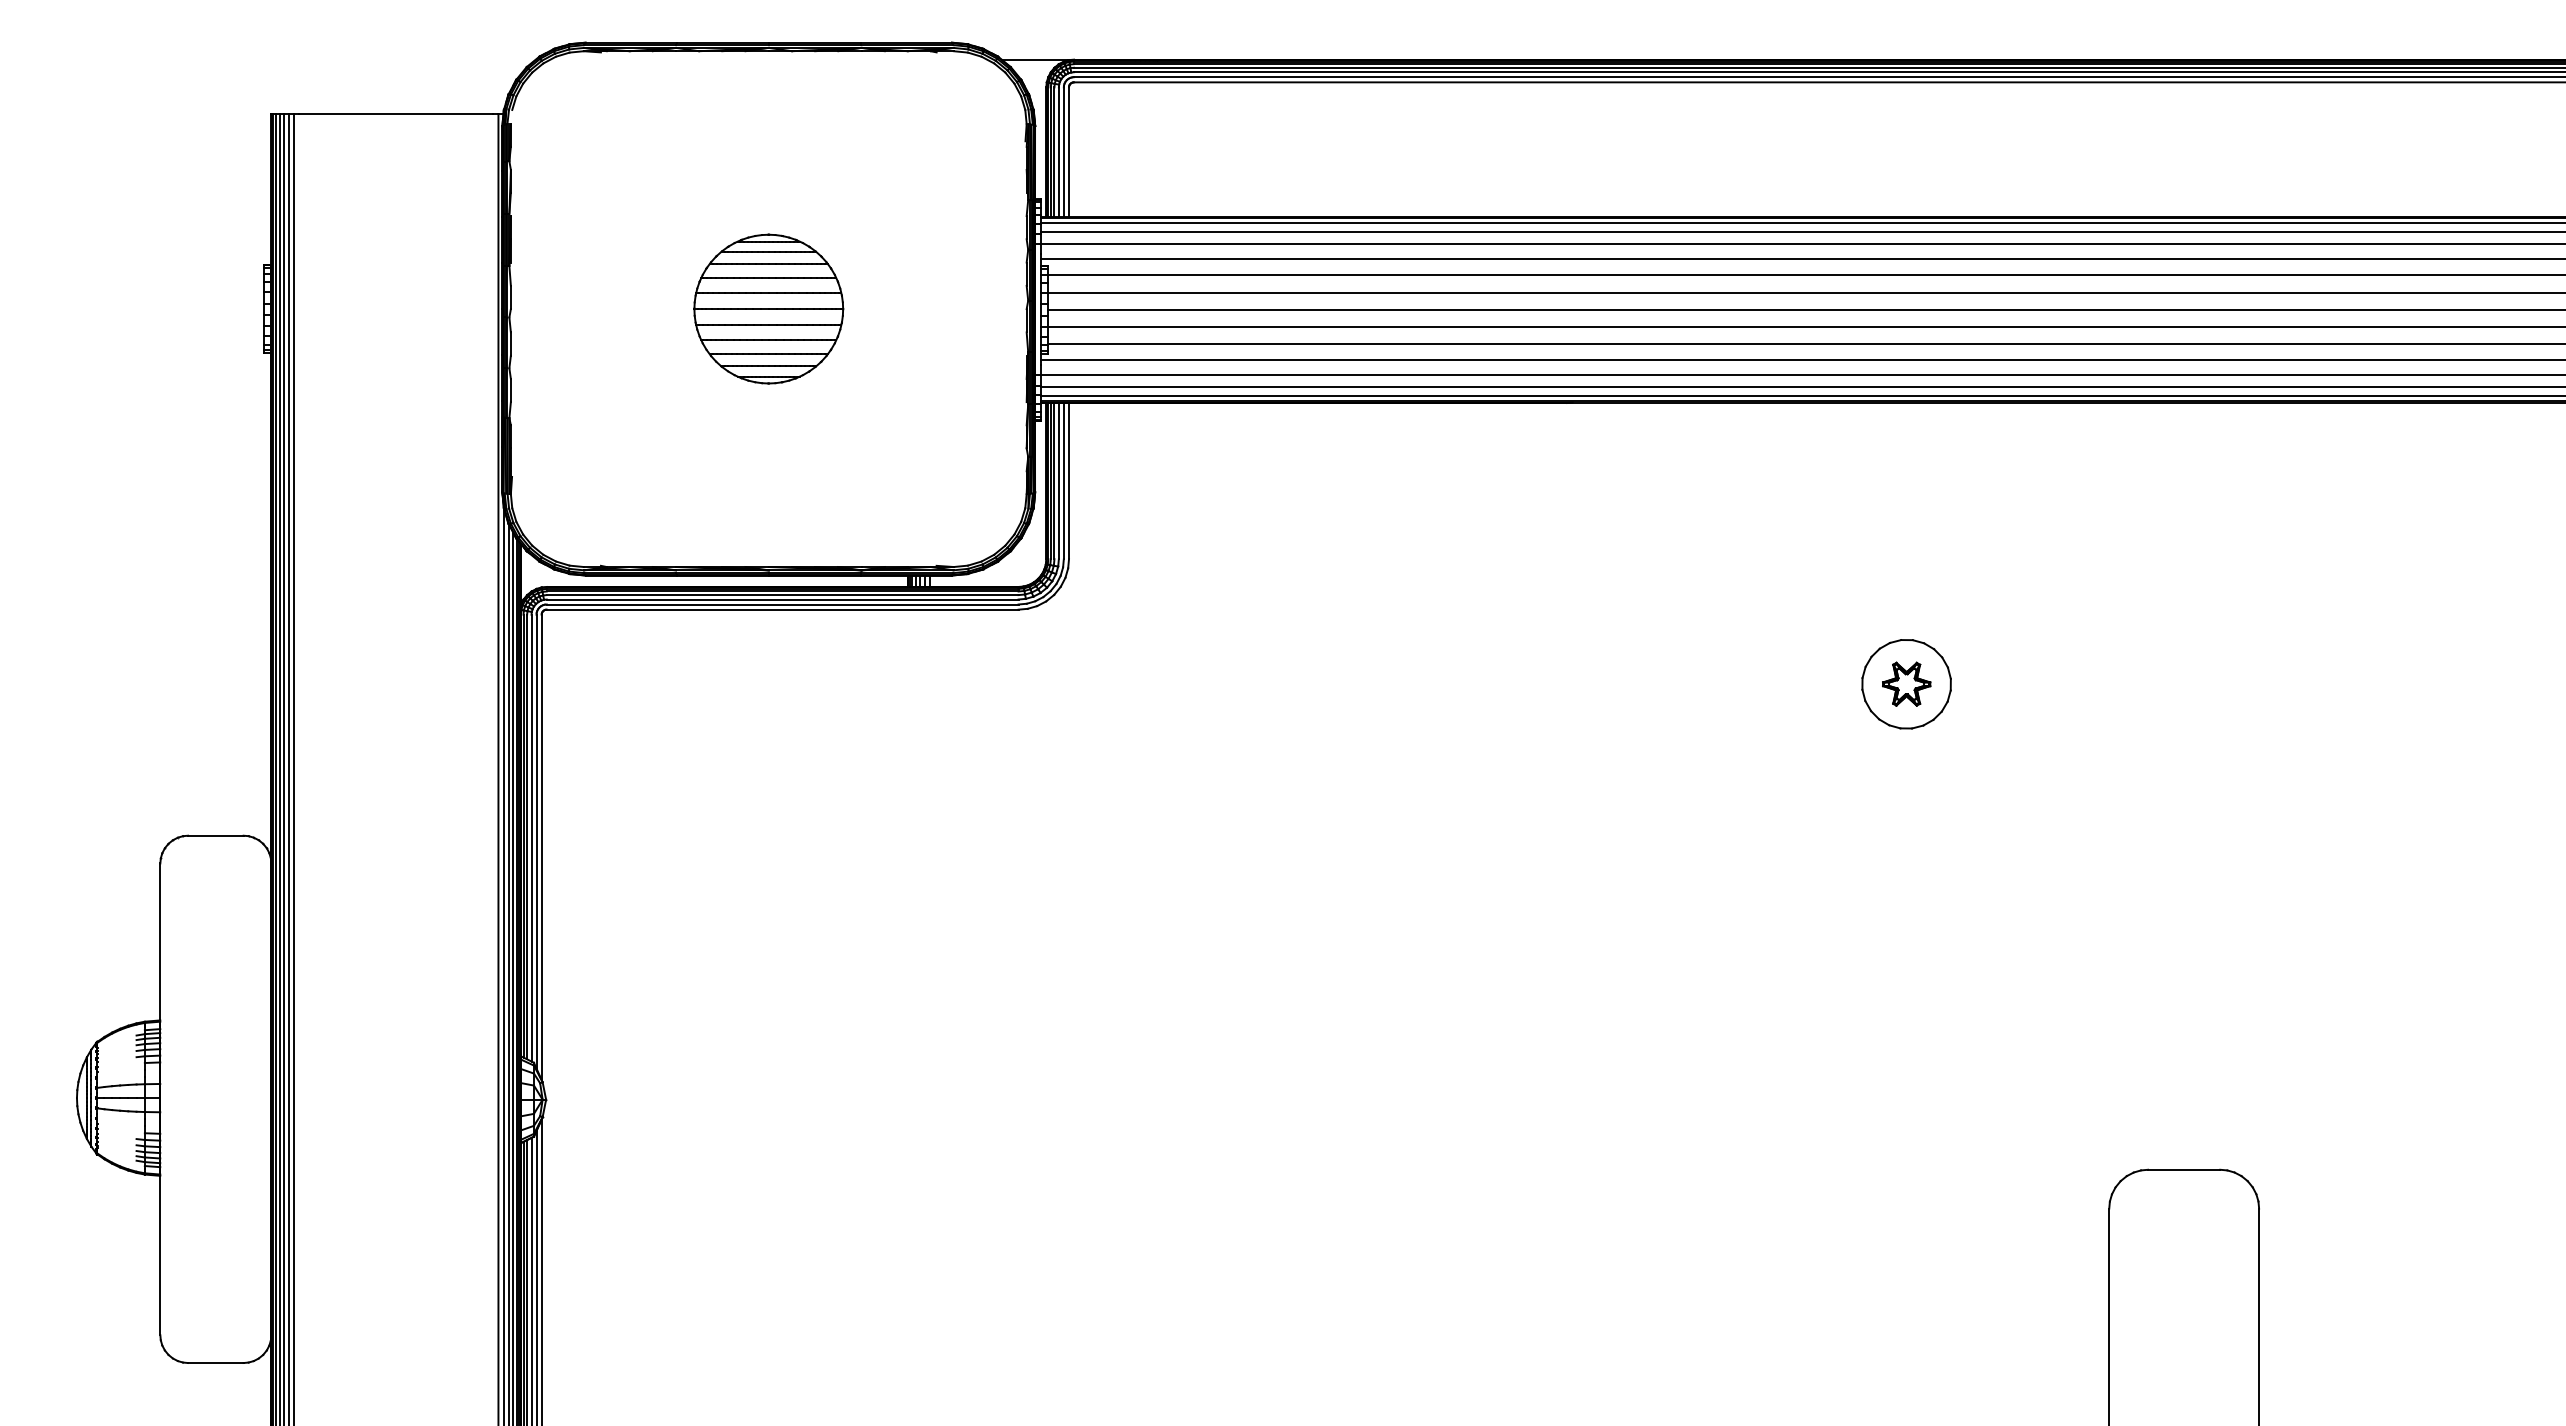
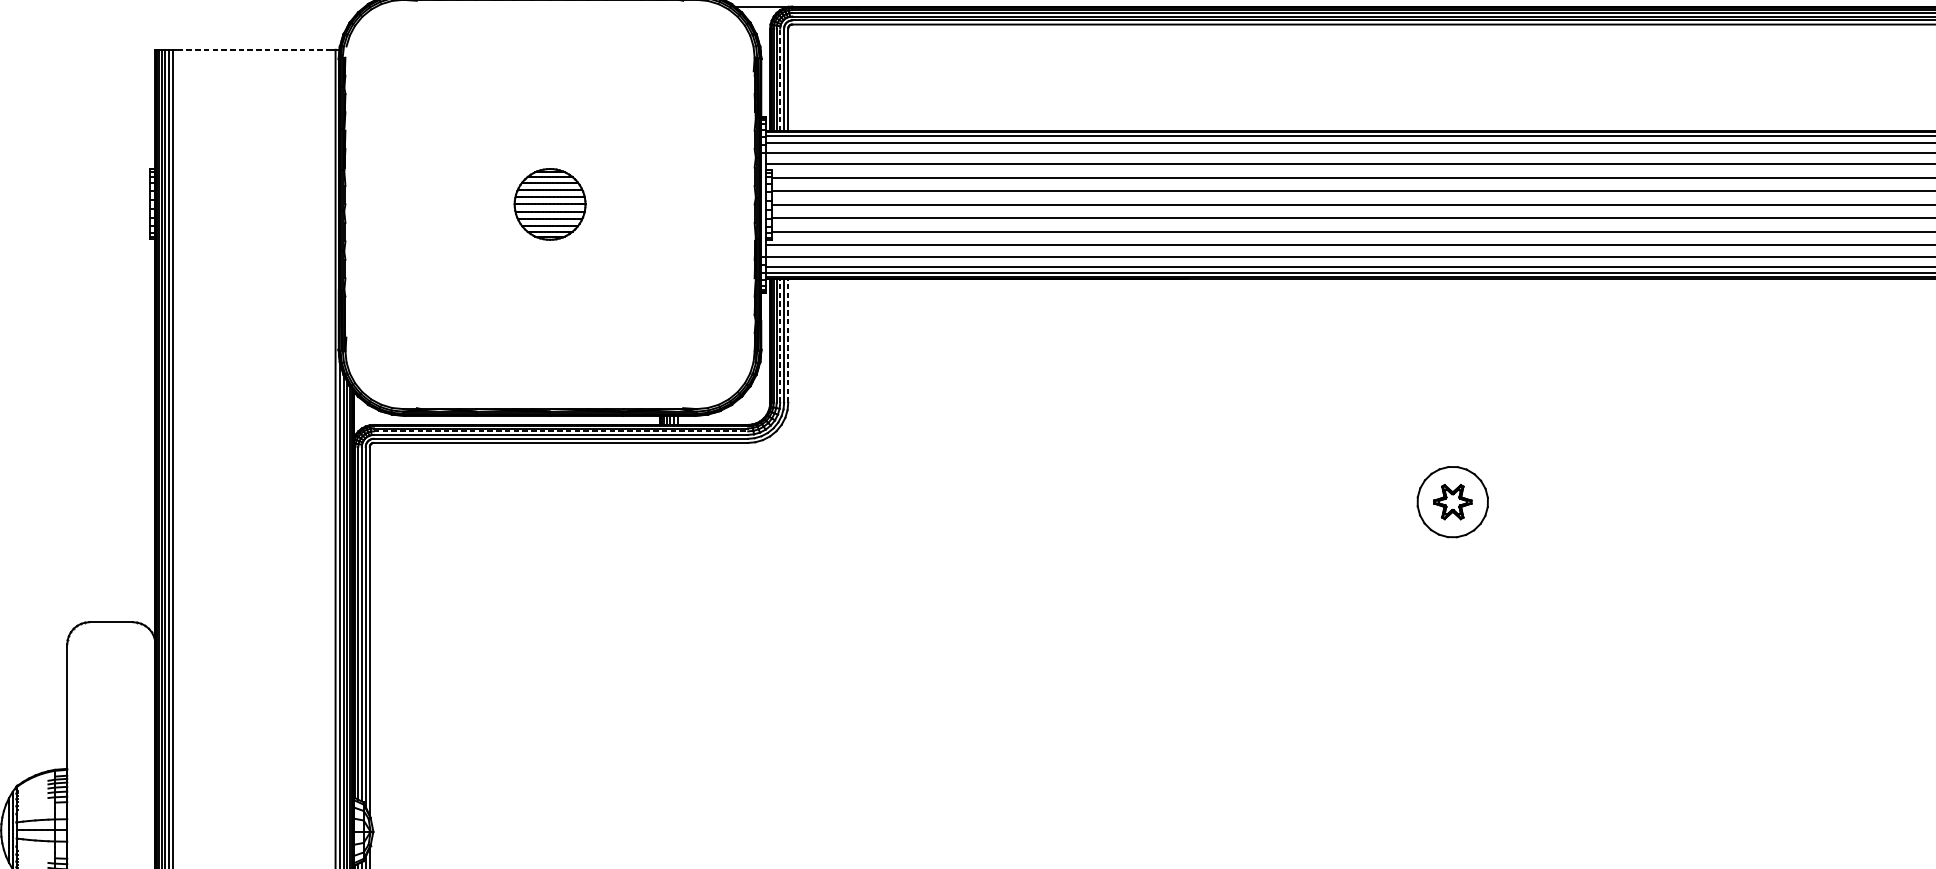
line: (395, 114) -> (253, 50), solid -> dashed
line: (1058, 152) -> (779, 80), solid -> dashed
part: (768, 308) -> (549, 203), size x0.6
line: (1058, 480) -> (779, 340), solid -> dashed
line: (1069, 480) -> (788, 340), solid -> dashed
line: (782, 595) -> (560, 431), solid -> dashed

